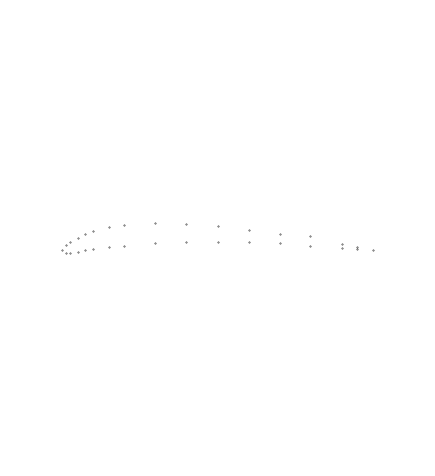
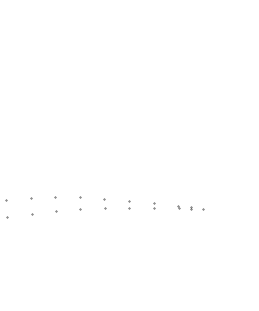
part: (311, 242) -> (154, 205), size x0.62

